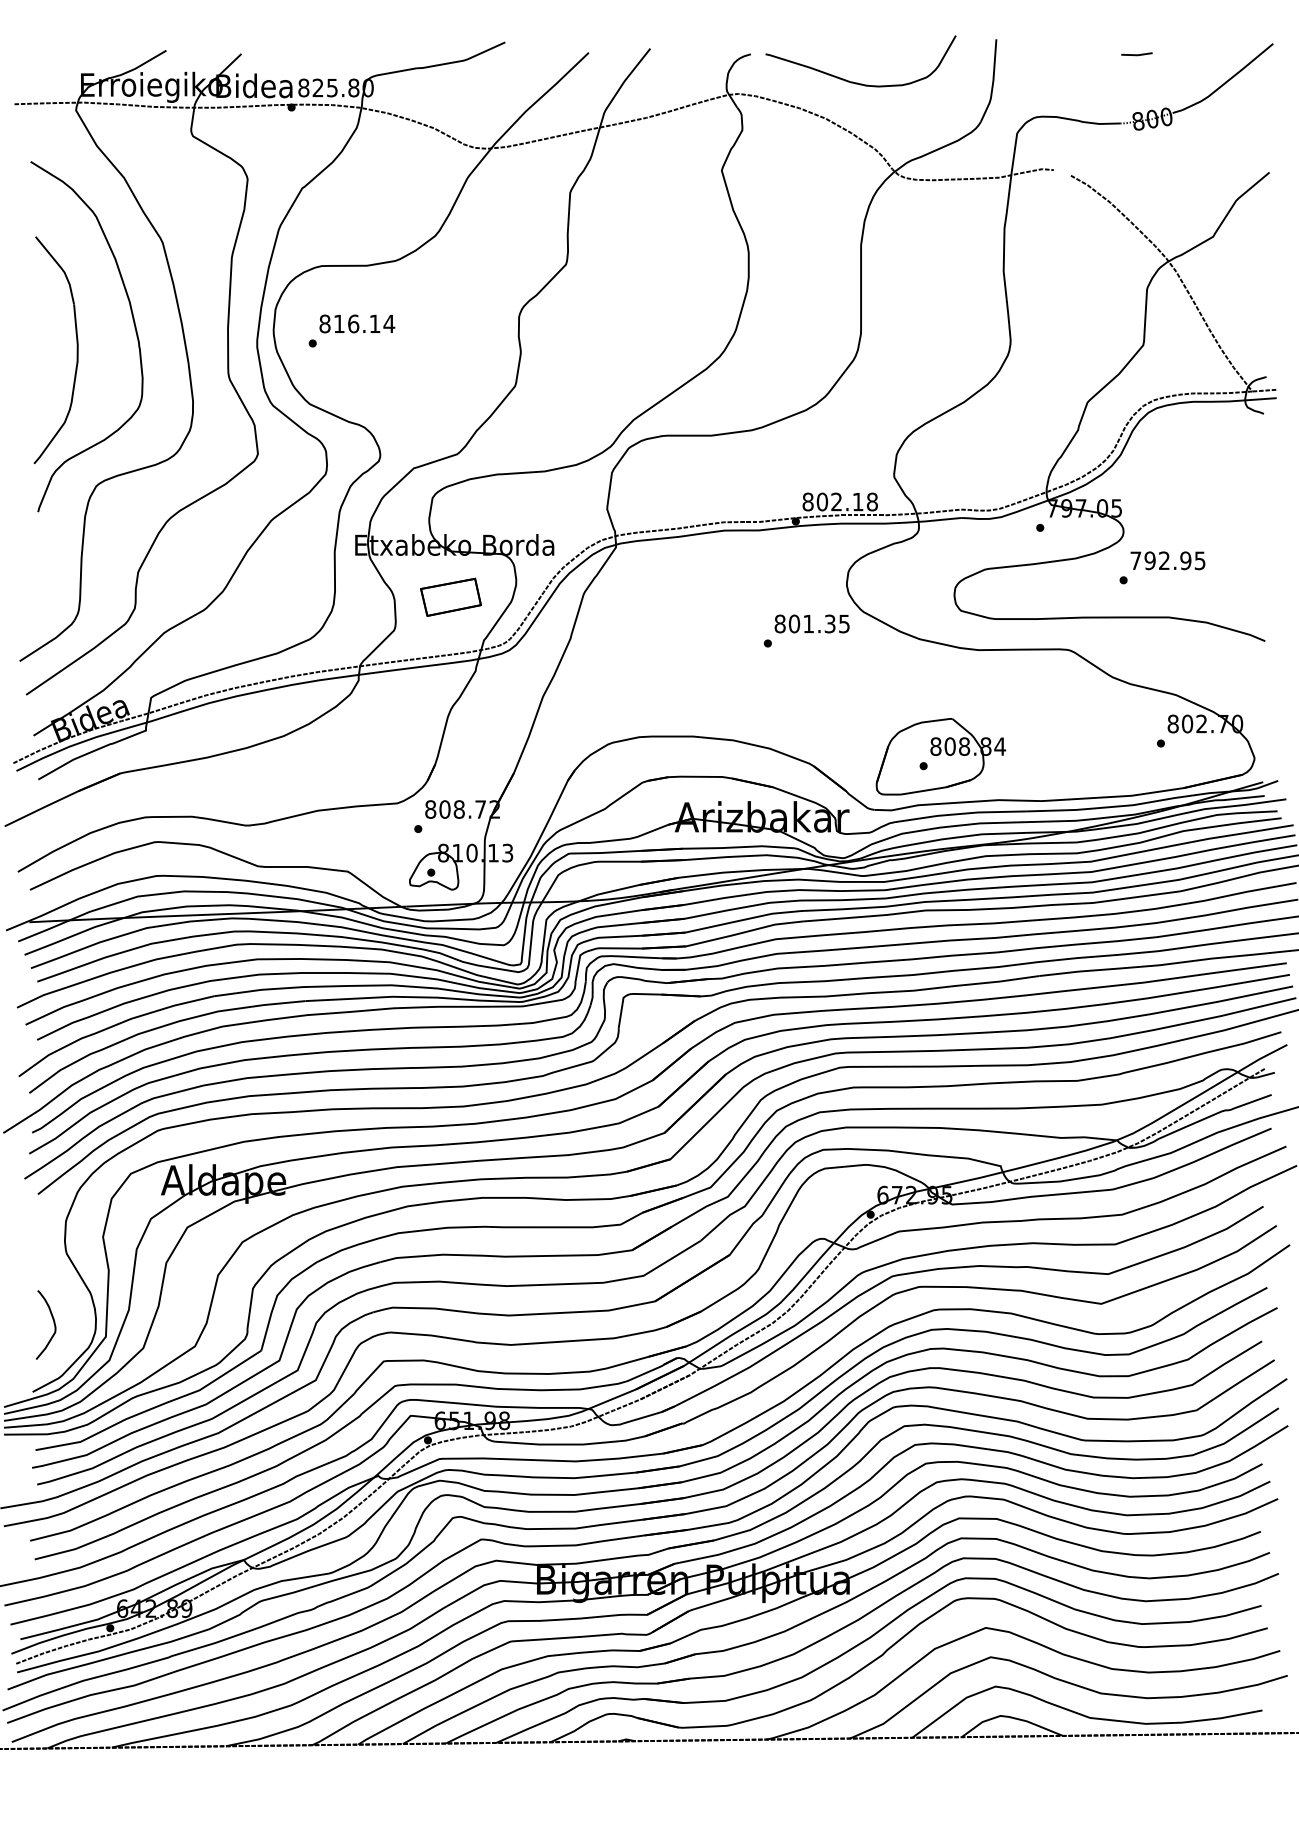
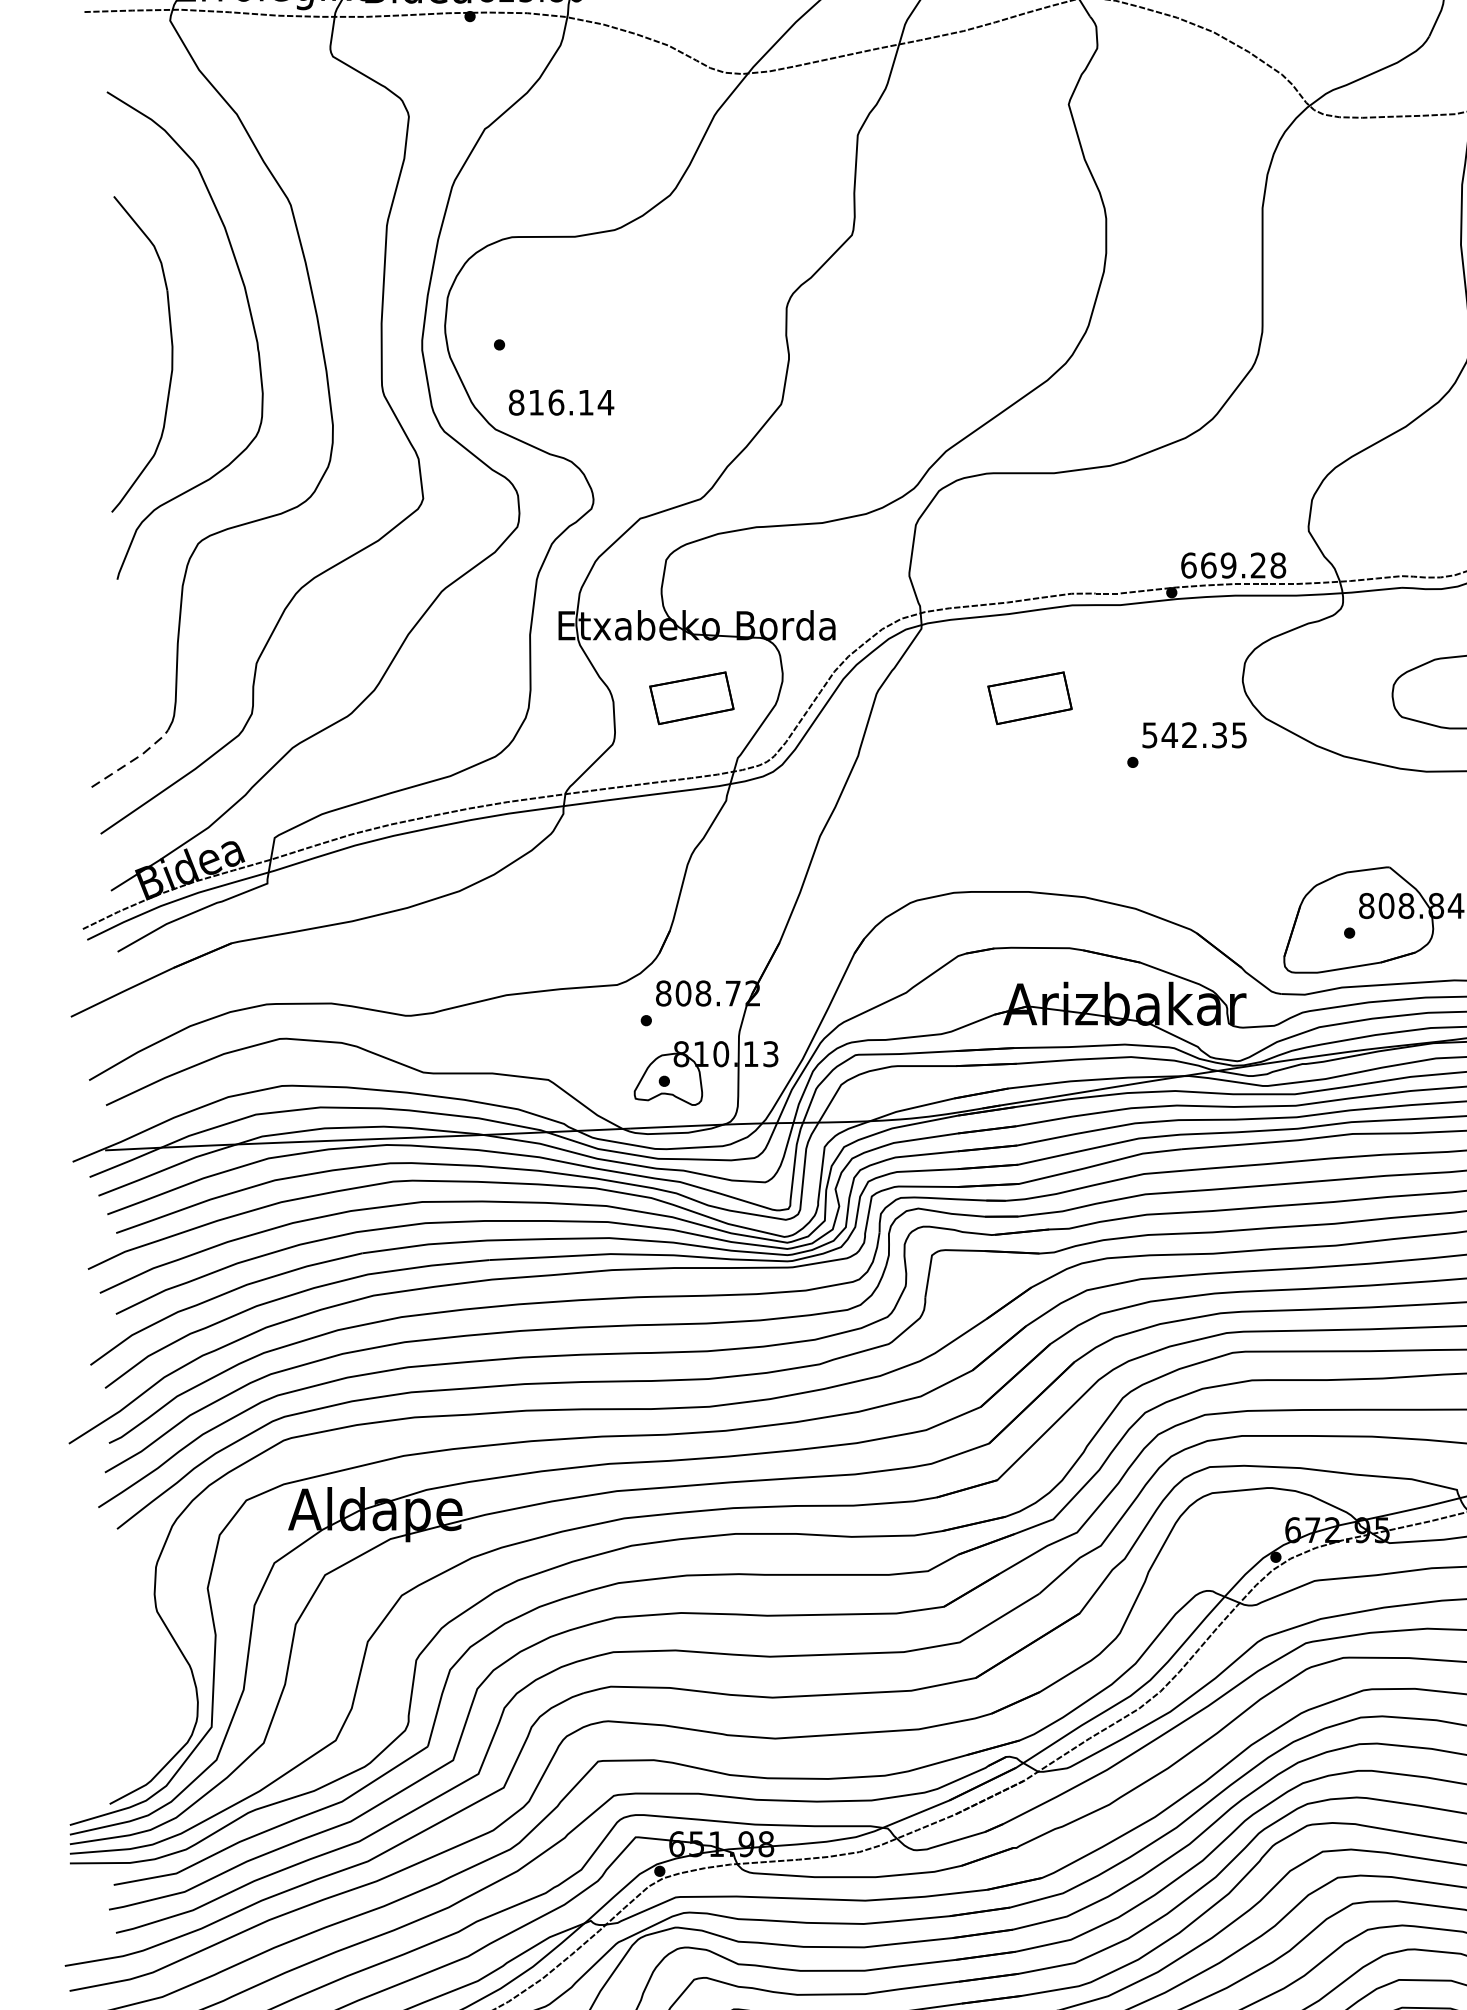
text: (357, 323) -> (561, 402), moved
text: (832, 501) -> (1222, 564), 802.18 -> 669.28
part: (693, 596) -> (1029, 697), added
text: (793, 623) -> (1168, 734), 801.35 -> 542.35
line: (49, 641) -> (133, 759), solid -> dashed
curve: (53, 1323) -> (138, 1708), removed

